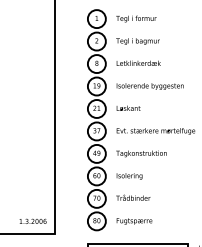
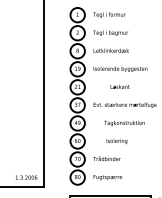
text: (127, 107) -> (119, 86), moved
text: (141, 152) -> (124, 122), moved
text: (129, 176) -> (116, 141), moved

